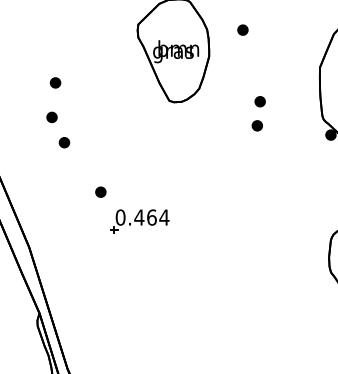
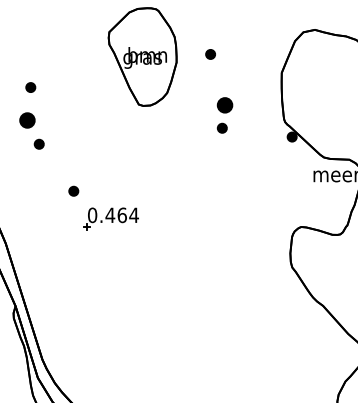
part: (242, 30) -> (210, 54), moved
part: (259, 101) -> (224, 105), size x1.6
part: (52, 116) -> (27, 119), size x1.6

